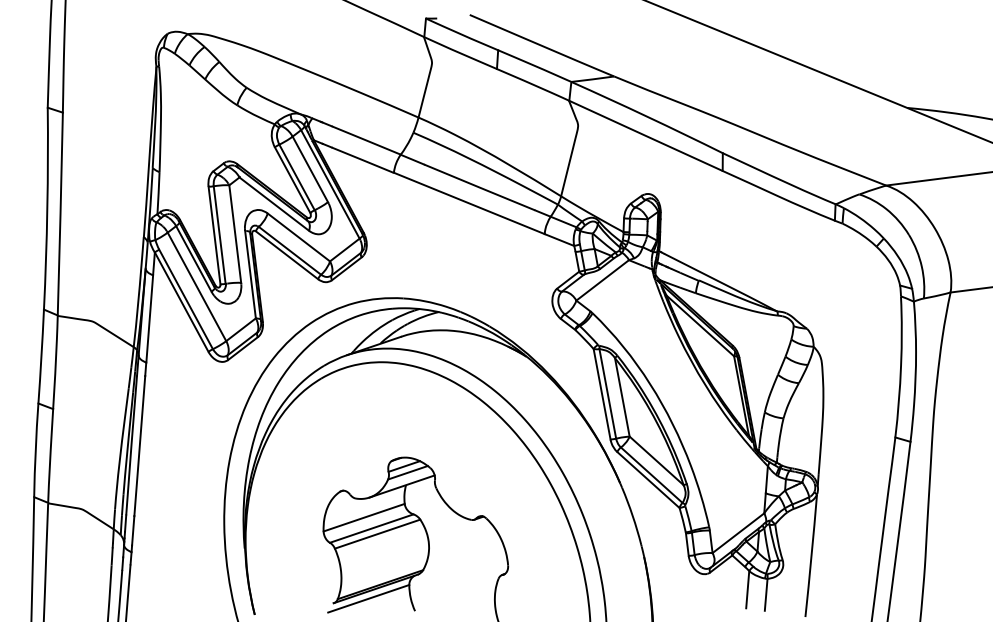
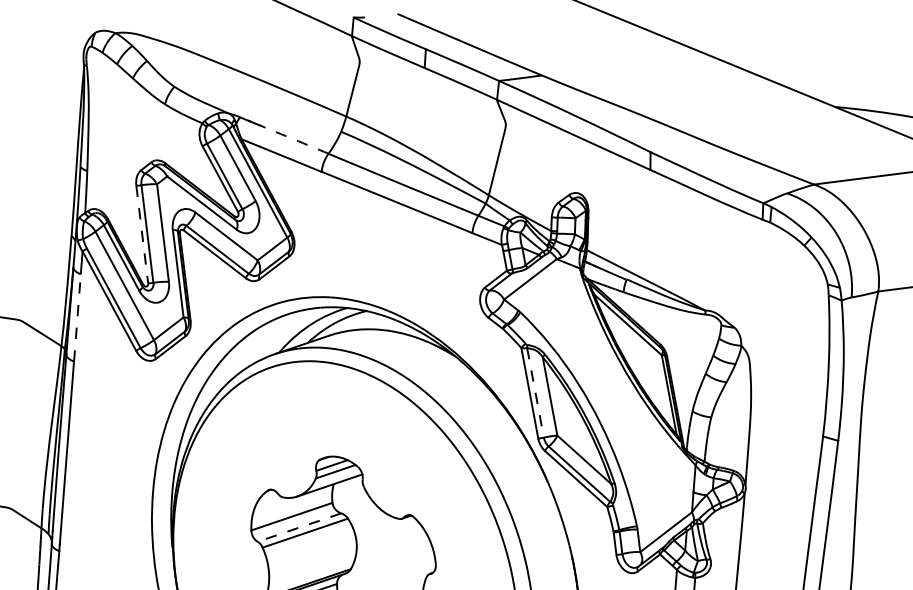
arc: (366, 140) -> (294, 139), solid -> dashed
line: (214, 236) -> (142, 235), solid -> dashed
line: (149, 318) -> (77, 317), solid -> dashed
line: (607, 393) -> (535, 392), solid -> dashed
line: (371, 528) -> (299, 527), solid -> dashed

